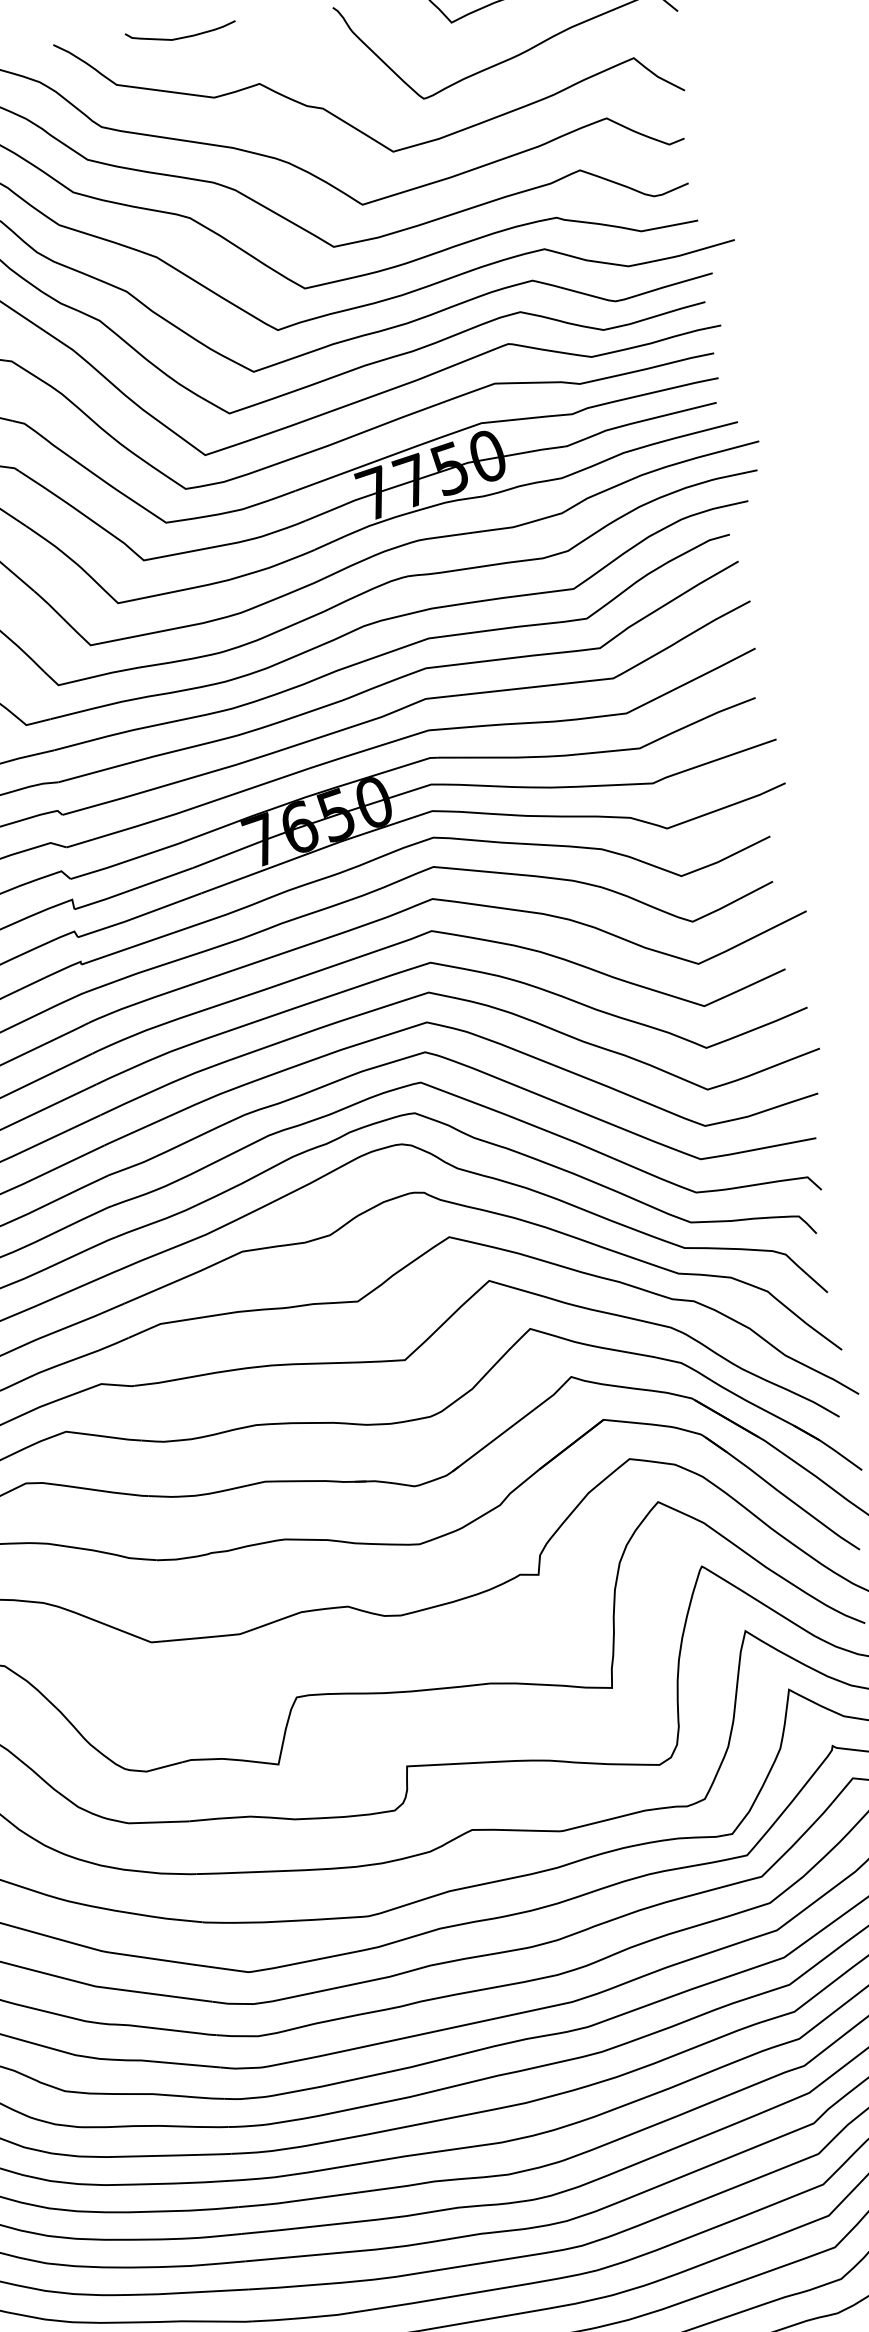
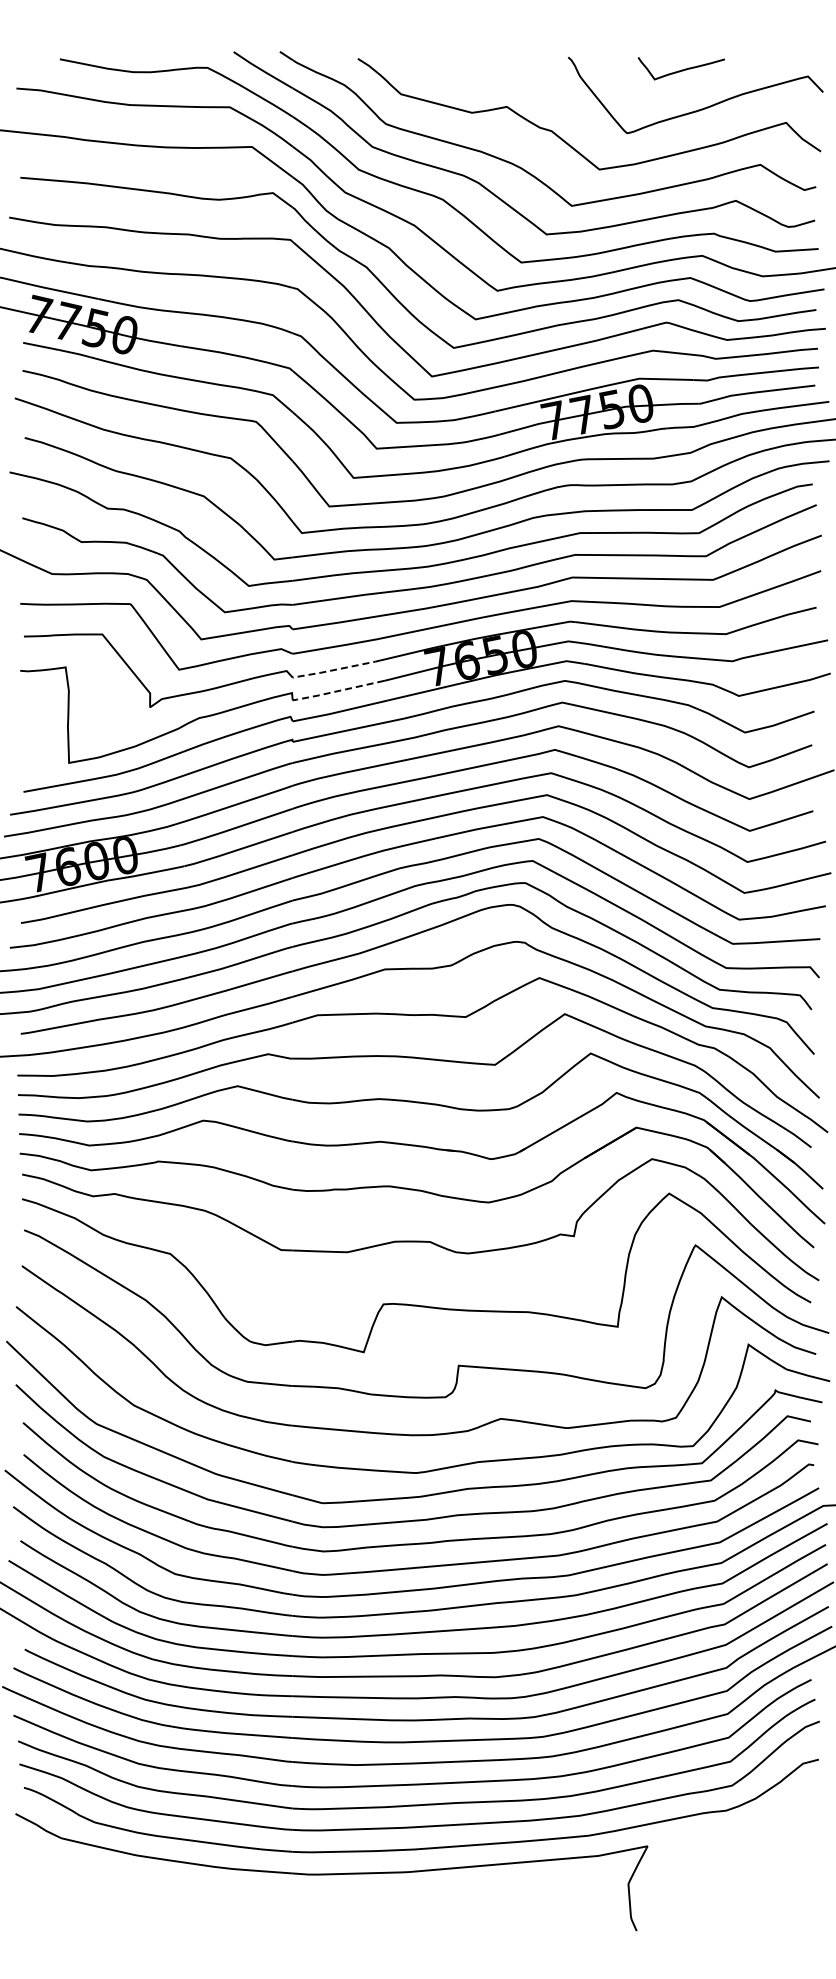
curve: (180, 36) -> (452, 64), removed
line: (127, 860) -> (336, 669), solid -> dashed
line: (131, 890) -> (336, 691), solid -> dashed

